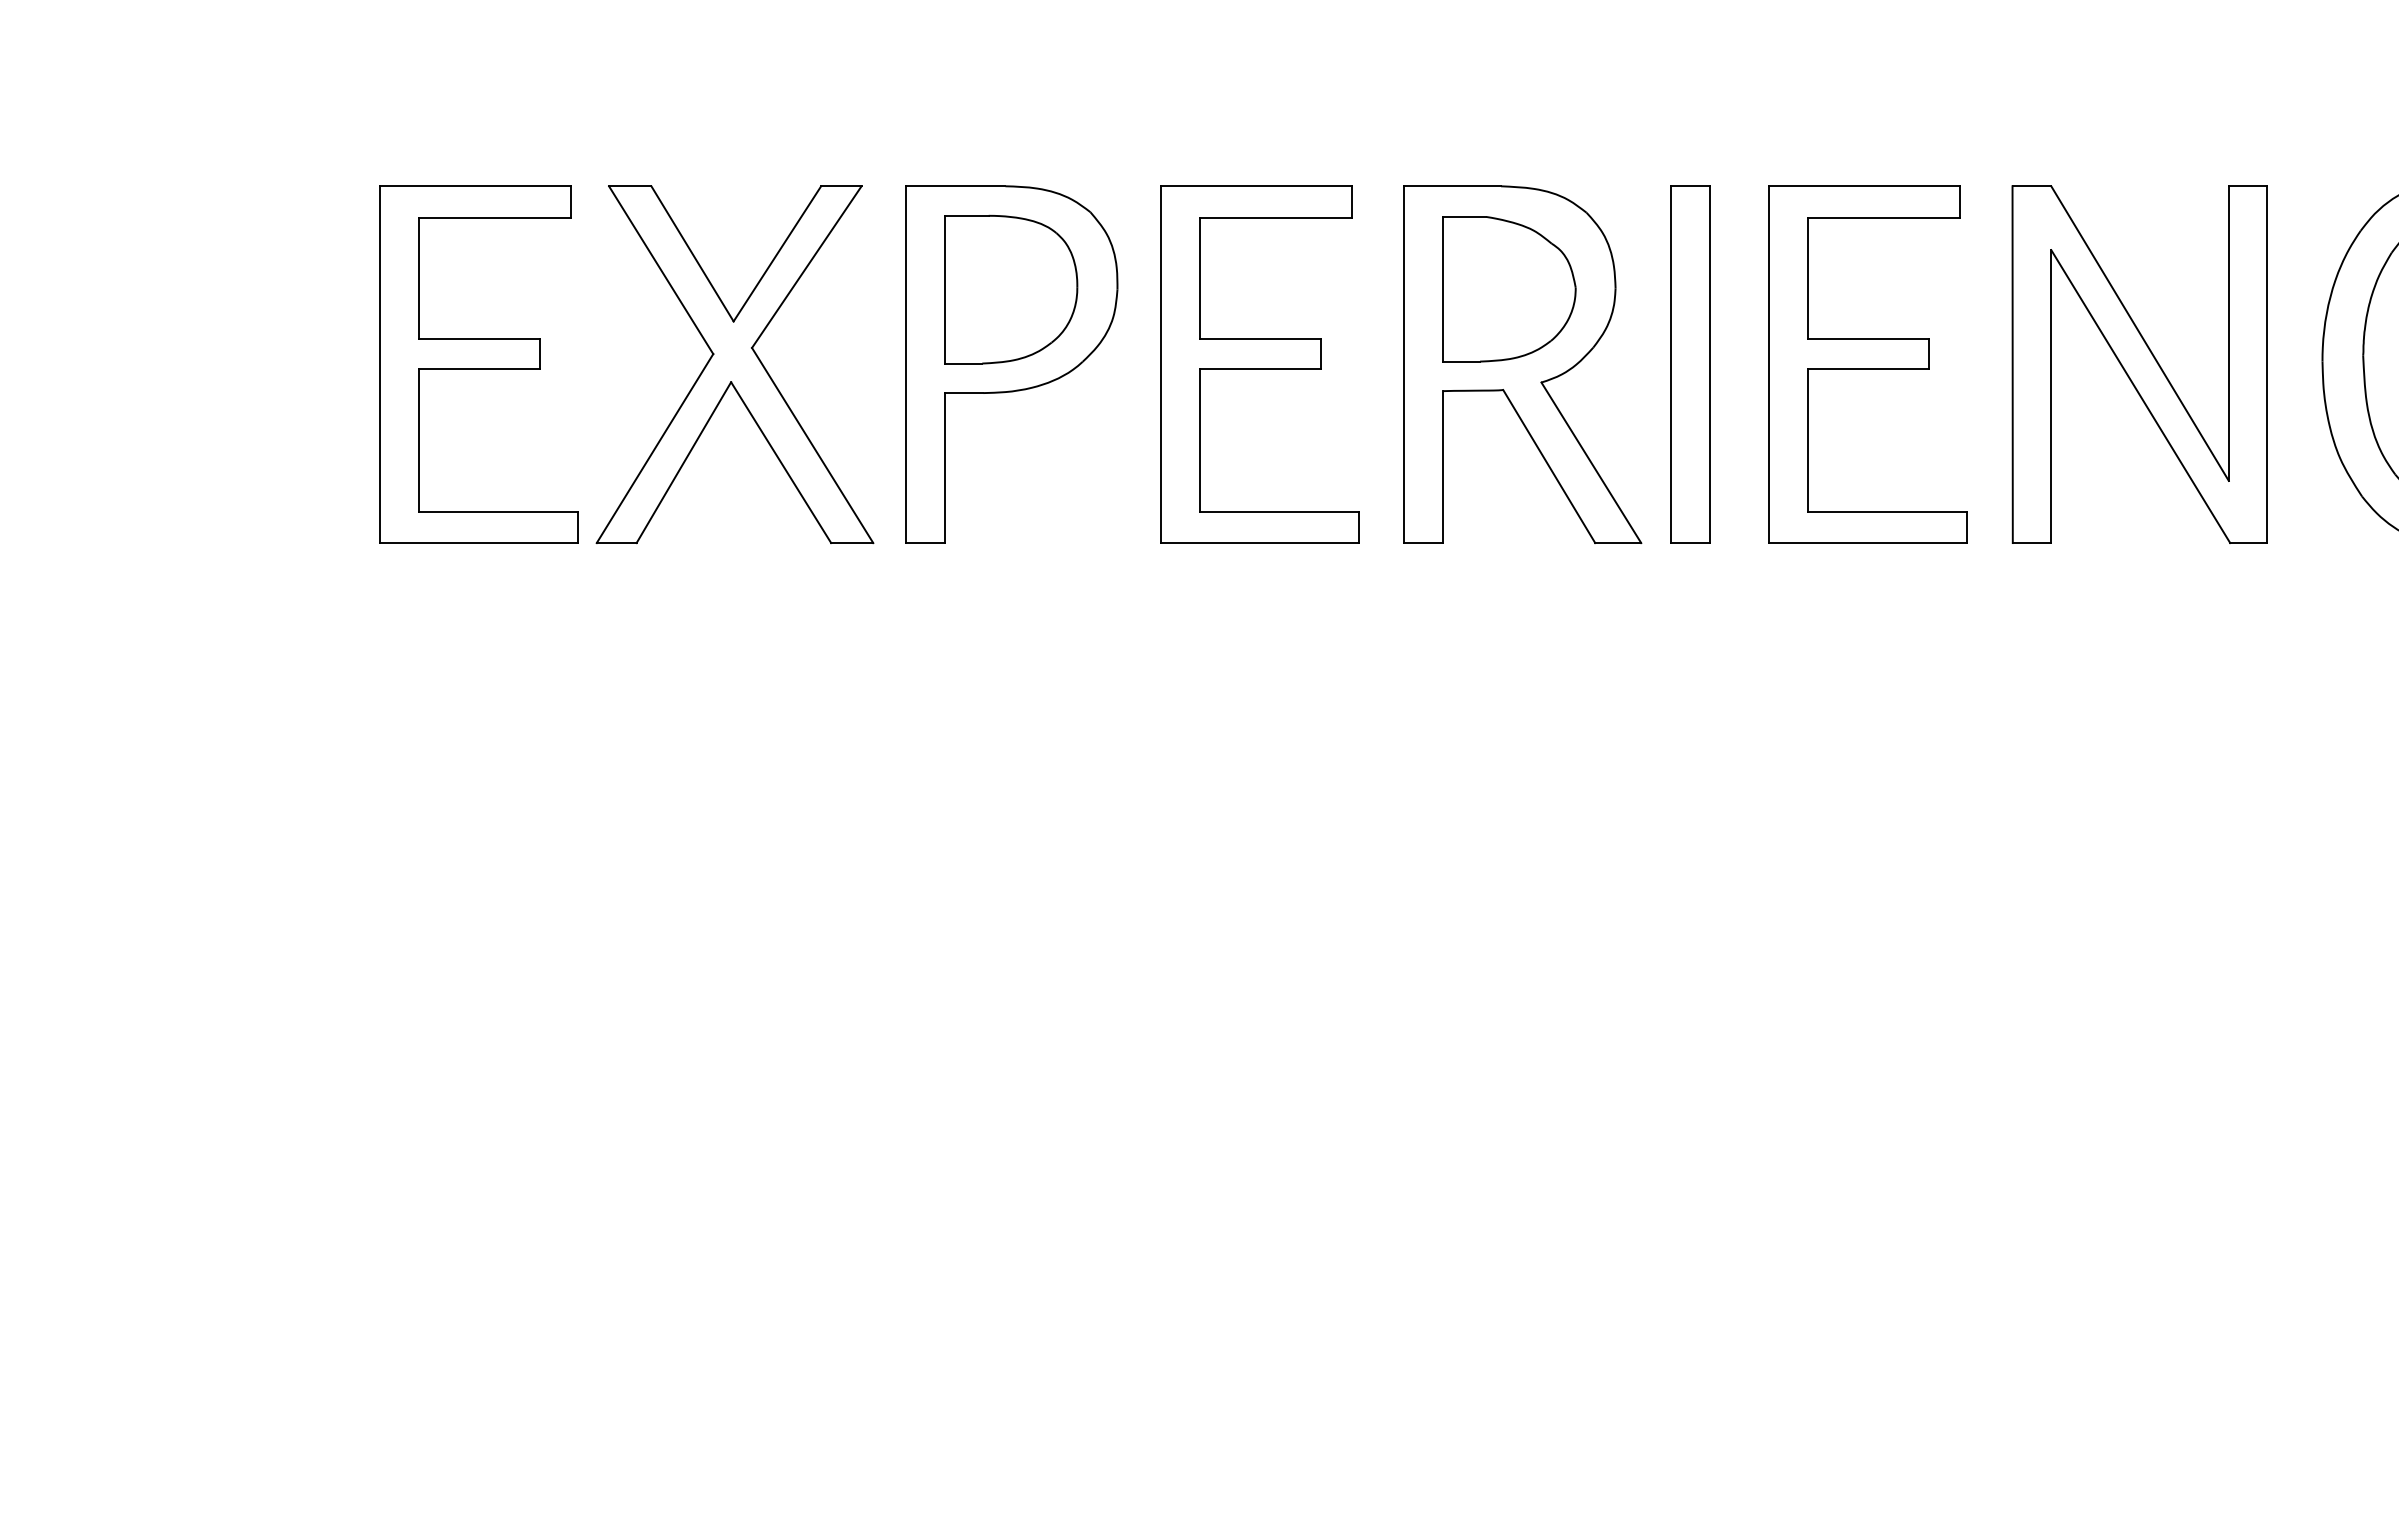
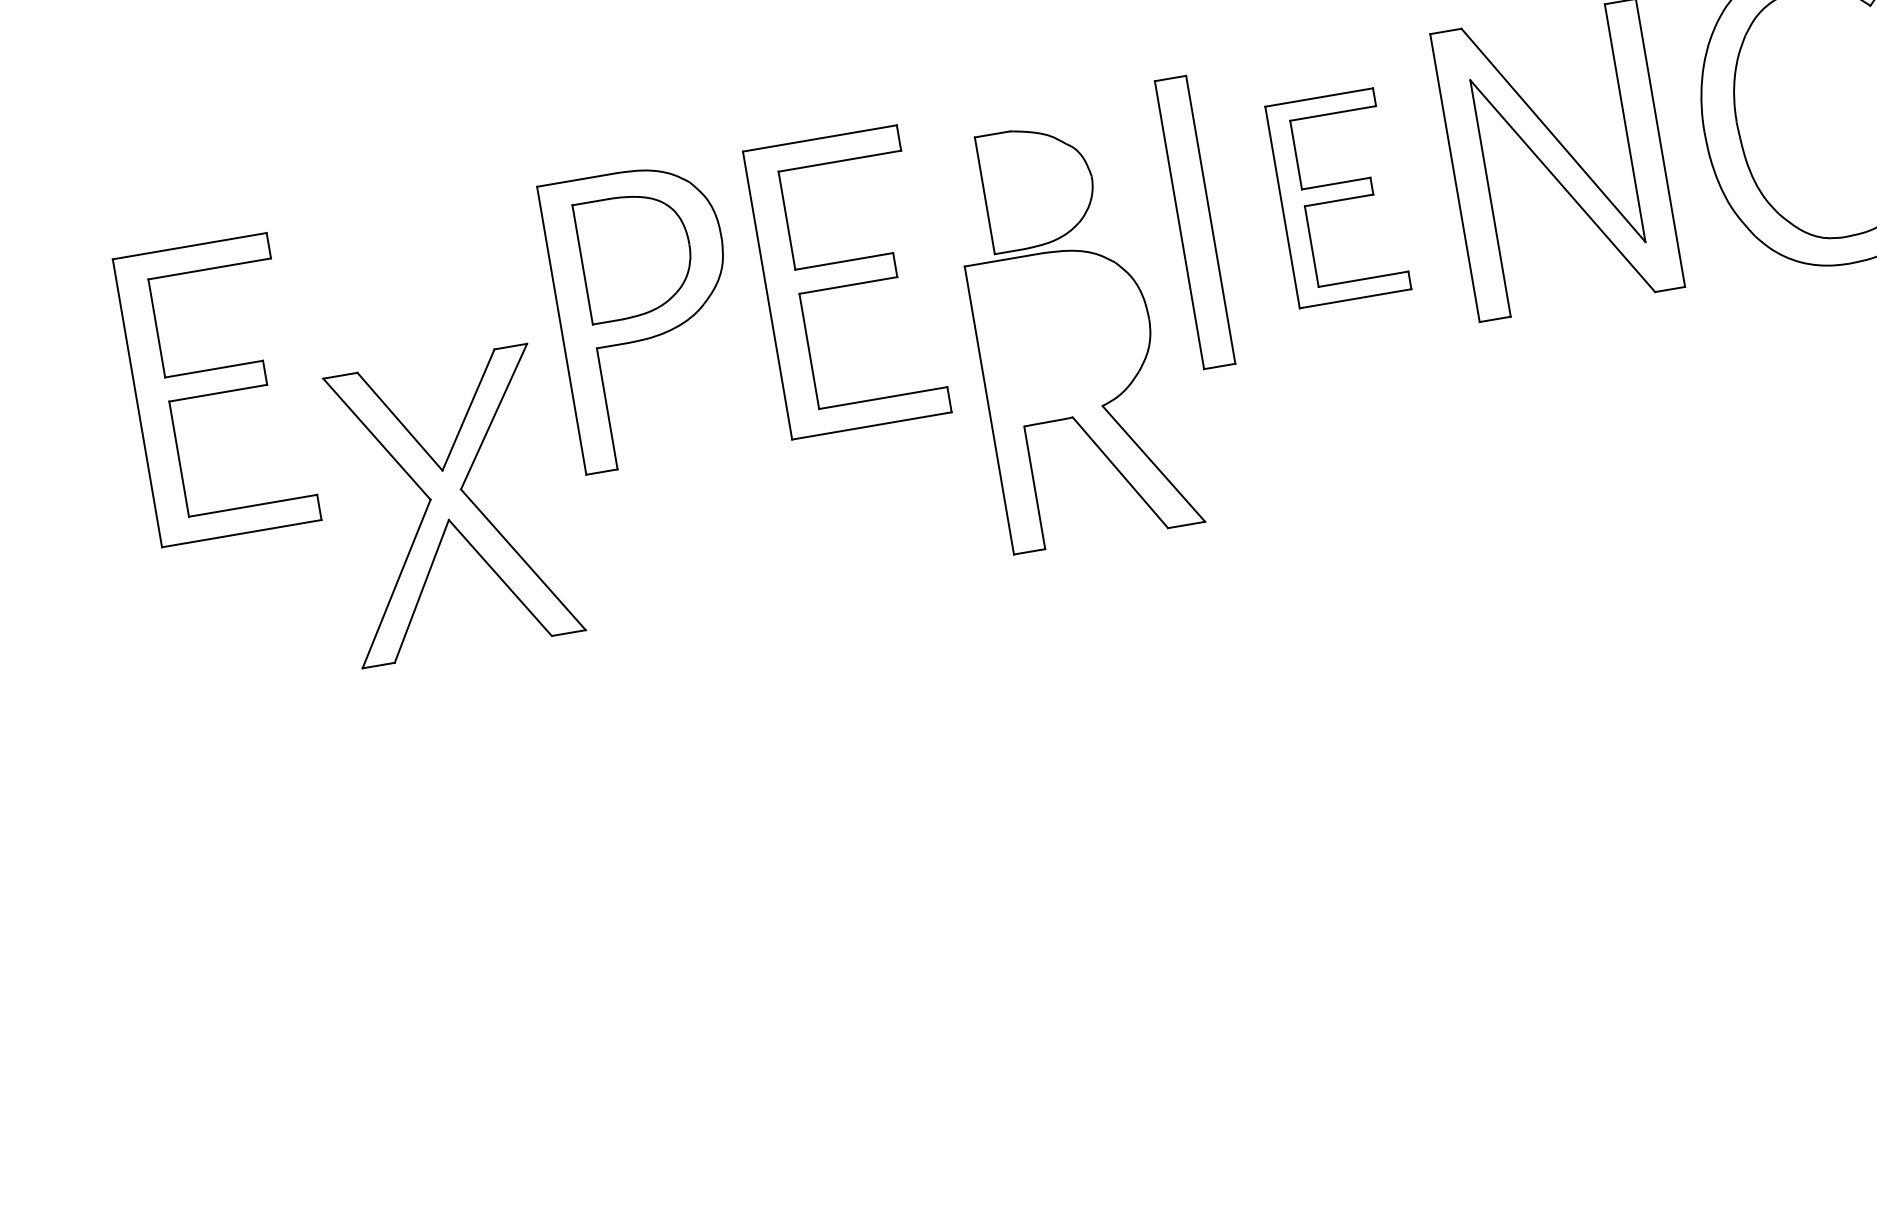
part: (734, 364) -> (449, 505), moved
part: (1522, 364) -> (1084, 394), moved
part: (1867, 364) -> (1337, 197), size x0.7

